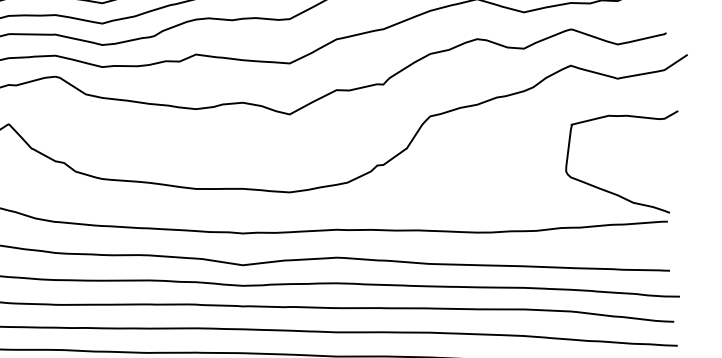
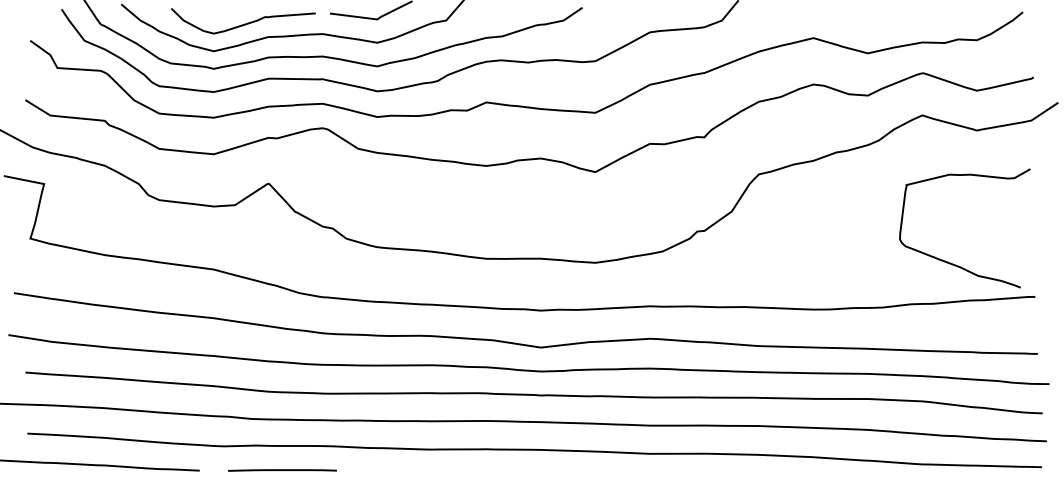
curve: (607, 190) -> (948, 261), moved

